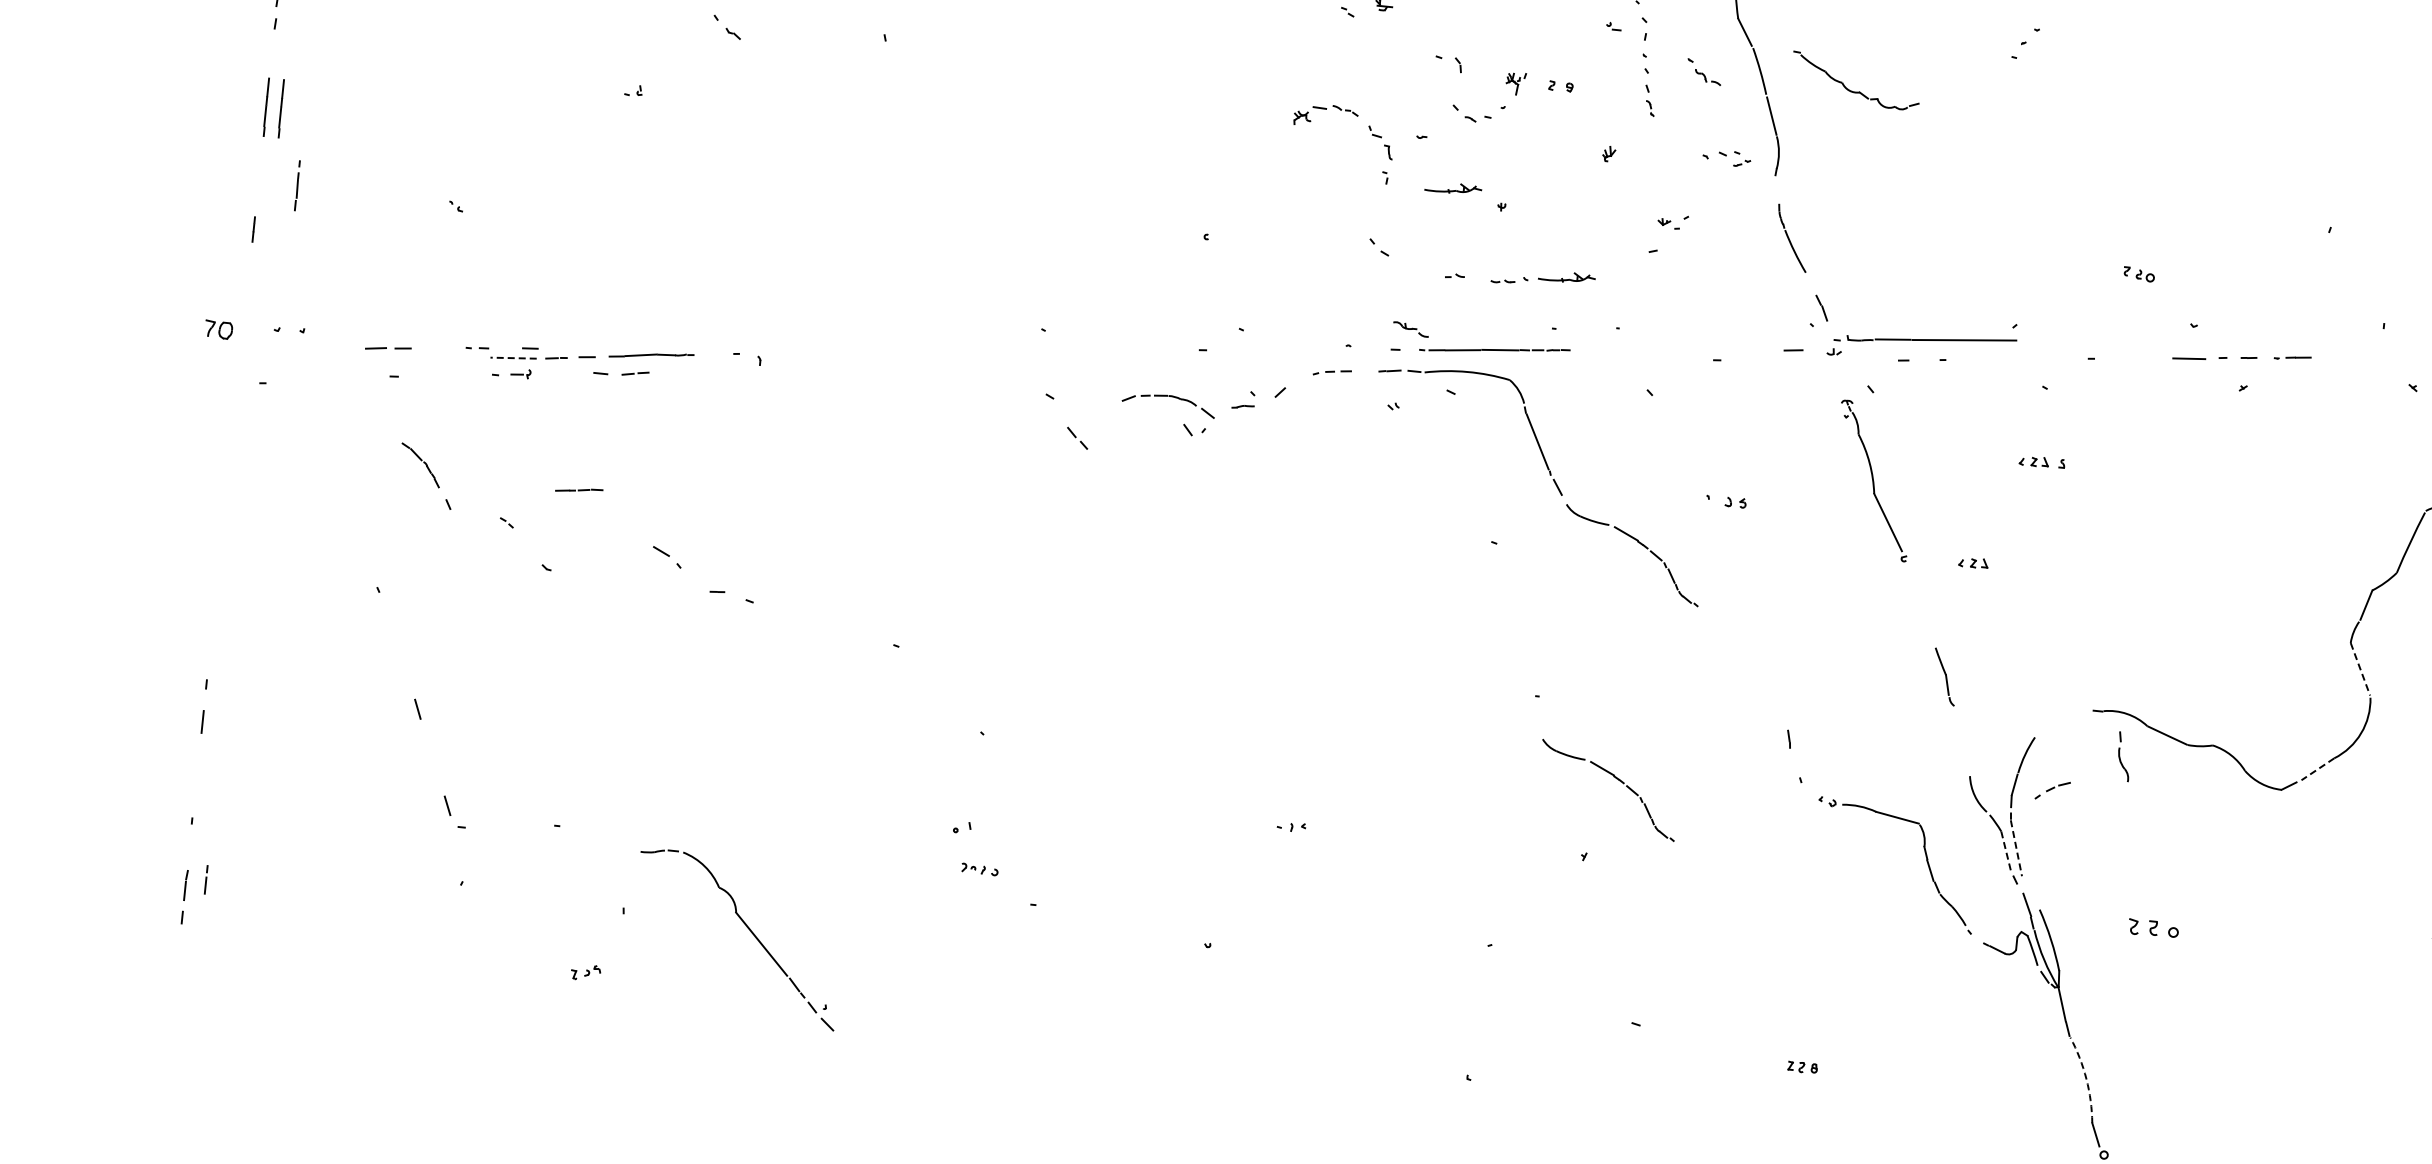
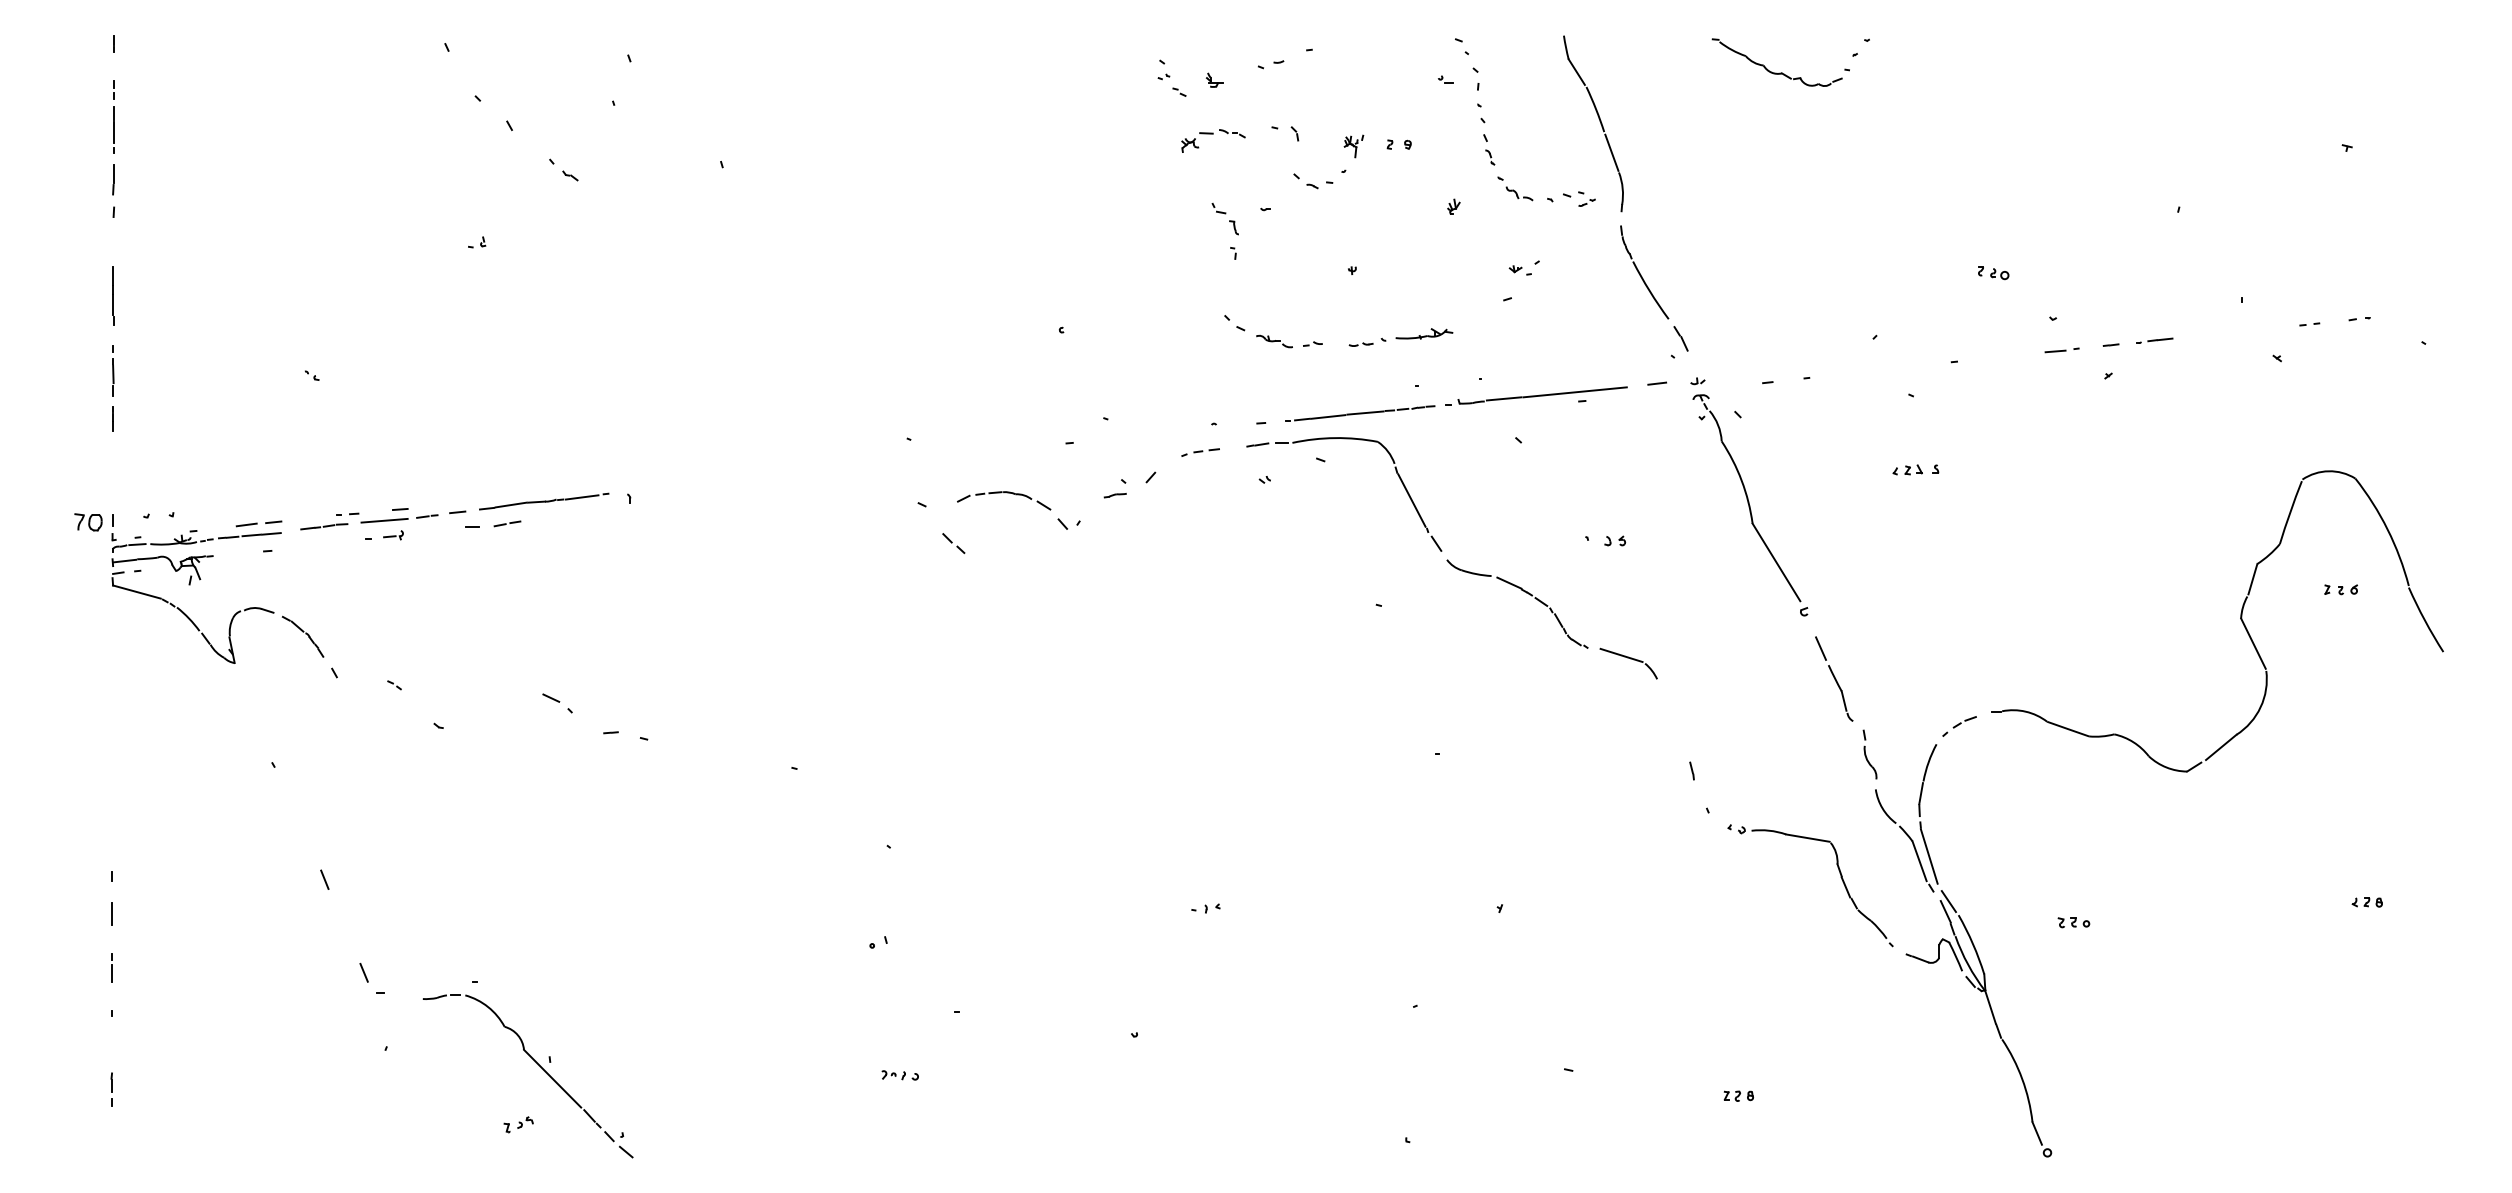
part: (1704, 71) -> (1515, 188), moved
part: (1854, 91) -> (1776, 72), moved
line: (281, 108) -> (128, 295), removed
part: (1326, 115) -> (1213, 140), moved
line: (297, 185) -> (113, 370), moved
part: (1453, 188) -> (1302, 256), removed
part: (1792, 238) -> (1644, 272), size x1.43
part: (1410, 329) -> (1274, 341), moved
part: (1925, 339) -> (1536, 395), moved
line: (711, 354) -> (581, 497), added
line: (513, 357) -> (384, 520), dashed -> solid
part: (2199, 358) -> (2061, 350), size x0.62
part: (1169, 397) -> (1004, 493), moved
part: (313, 402) -> (190, 585), added
part: (1874, 481) -> (1750, 505), size x1.43
line: (579, 490) -> (324, 526), moved
part: (1973, 562) -> (1857, 576), removed
part: (1736, 625) -> (1628, 663), added
line: (1930, 630) -> (1821, 648), added
line: (2360, 670) -> (2253, 644), dashed -> solid
part: (2123, 756) -> (1869, 754), moved
line: (2318, 769) -> (2221, 747), dashed -> solid
part: (1616, 779) -> (1524, 828), removed
part: (2052, 790) -> (1959, 726), moved
line: (2016, 848) -> (1929, 856), dashed -> solid
line: (2006, 852) -> (1919, 861), dashed -> solid
part: (979, 869) -> (899, 1075), moved
line: (206, 879) -> (111, 967), moved
line: (2031, 895) -> (1948, 901), added
part: (184, 896) -> (111, 1089), size x0.62
part: (2153, 928) -> (2073, 922), size x0.62
part: (748, 929) -> (538, 1065), moved
arc: (2086, 1079) -> (2022, 1079), dashed -> solid

